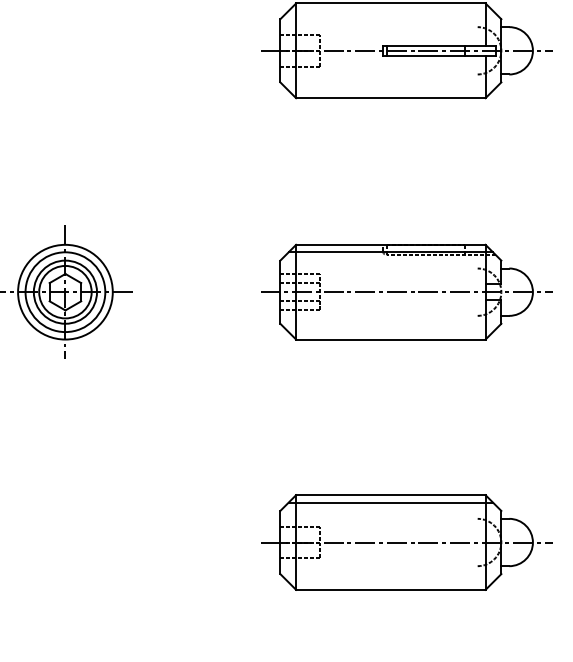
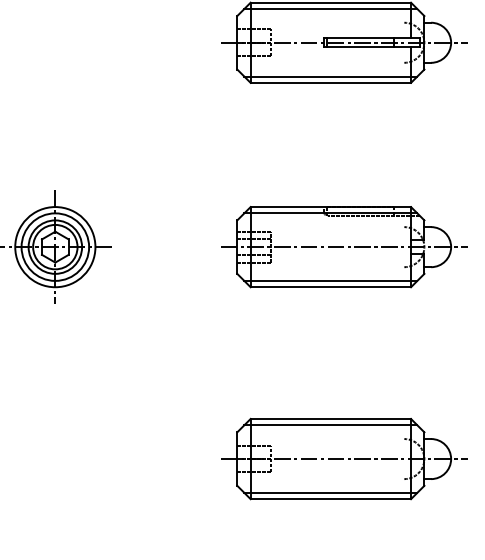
line: (390, 10) -> (330, 8), added
line: (390, 90) -> (330, 76), added
line: (390, 332) -> (330, 281), added
line: (390, 582) -> (330, 492), added

